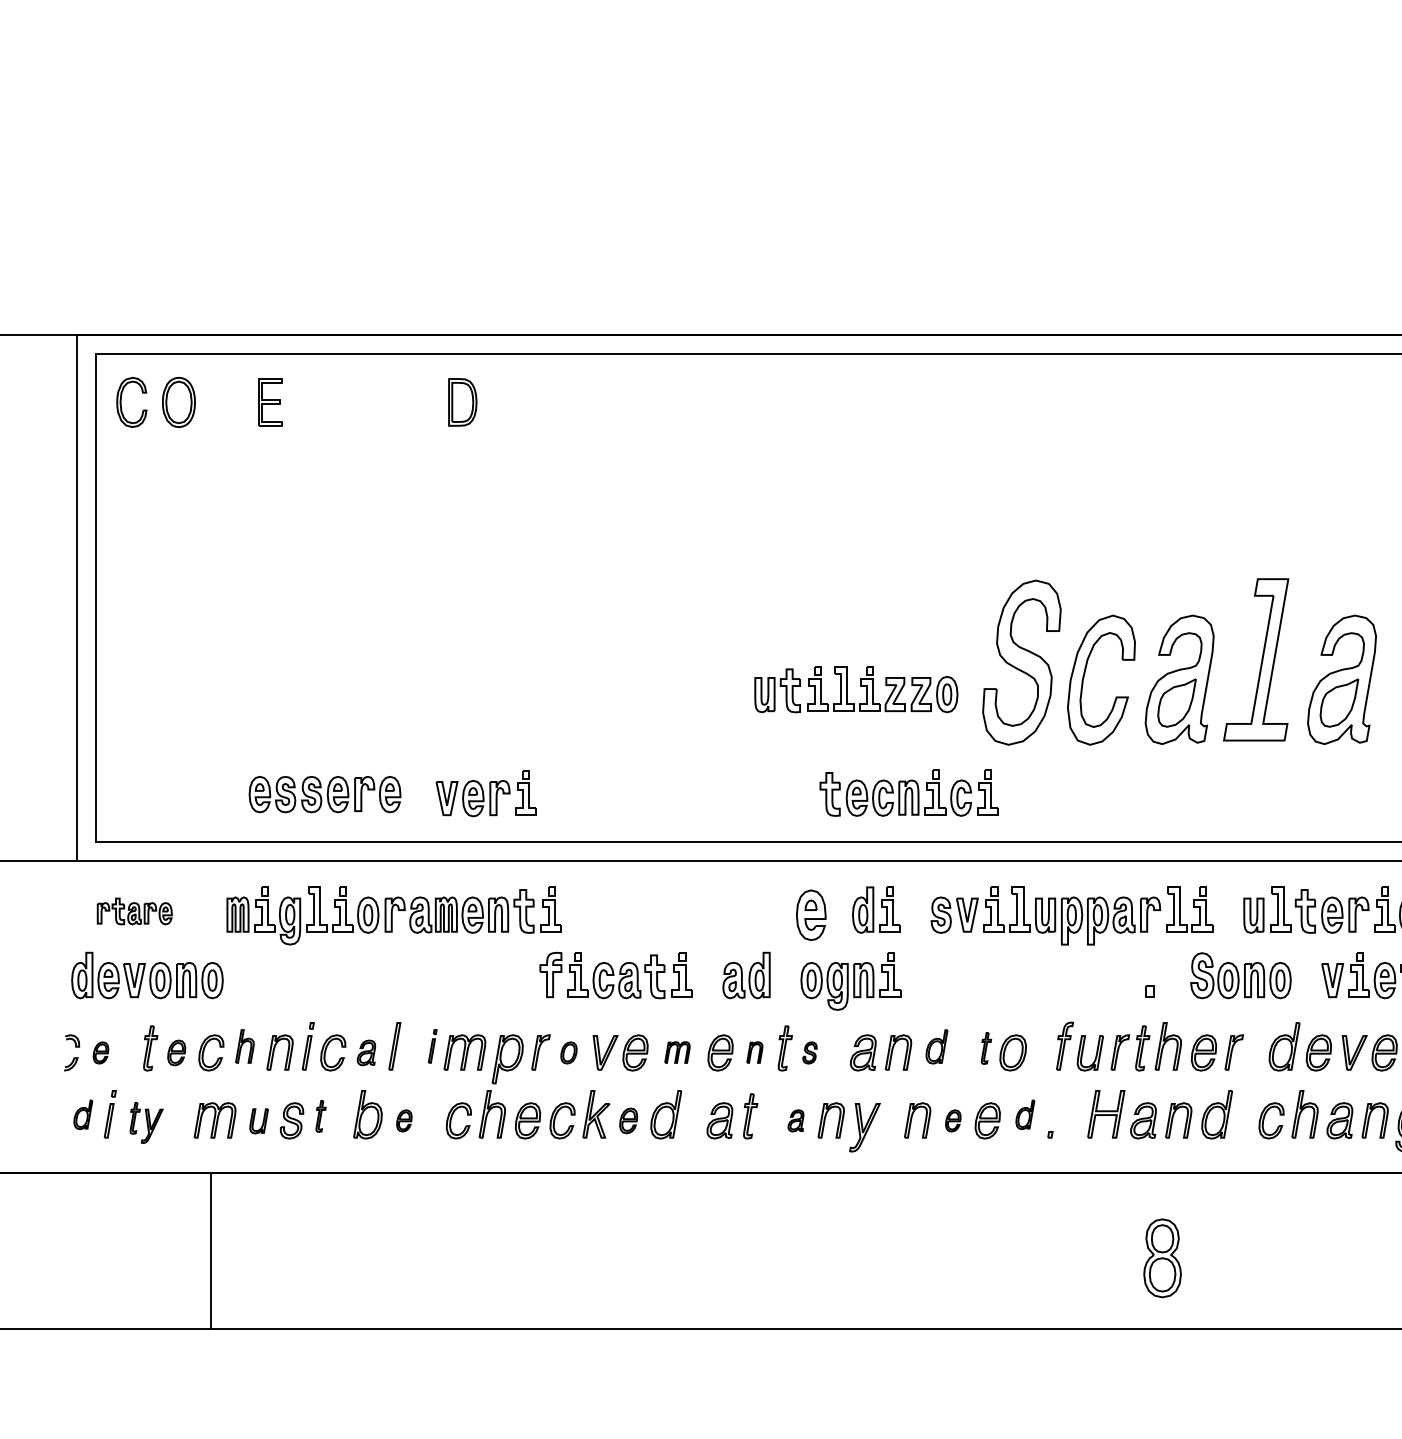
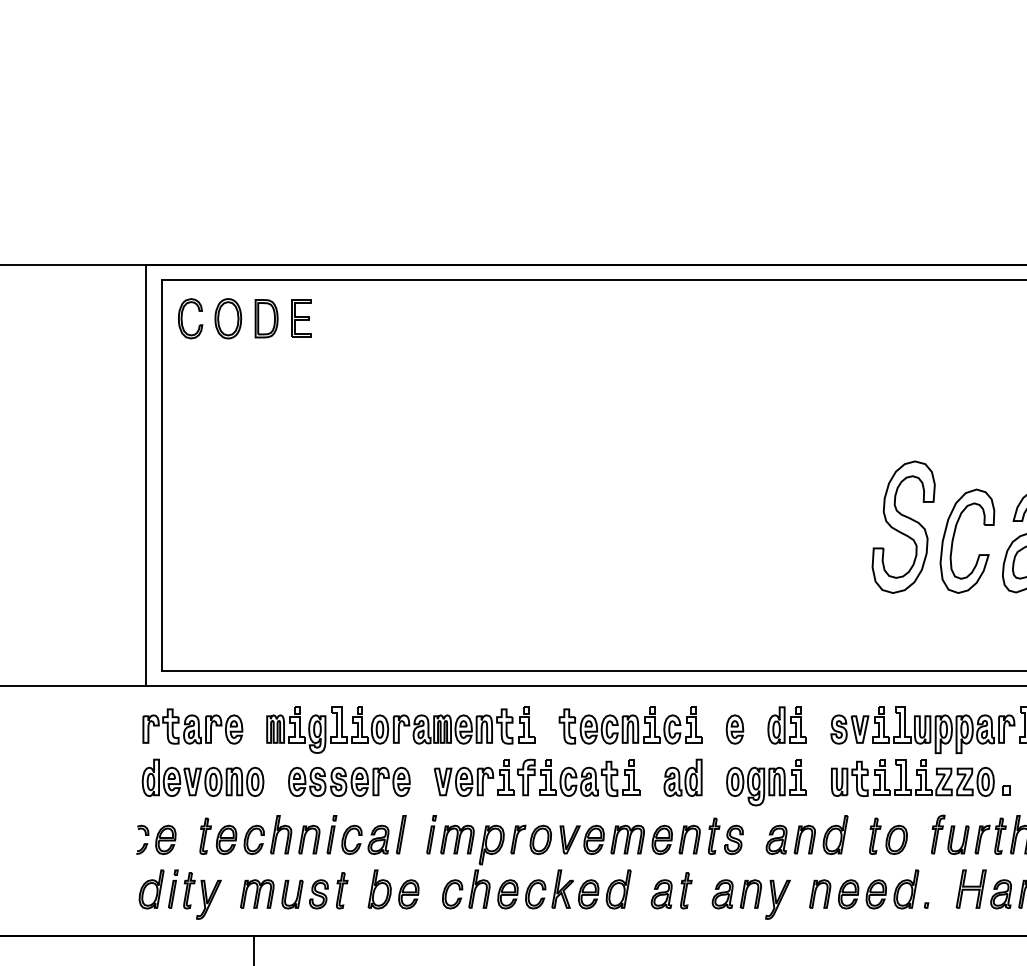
part: (462, 402) -> (266, 318), moved
part: (856, 689) -> (912, 777), moved
part: (908, 792) -> (630, 725), moved
part: (485, 793) -> (473, 777), moved
part: (324, 794) -> (348, 781), moved
part: (134, 911) -> (192, 726), size x1.67
part: (811, 914) -> (735, 729), size x0.71
part: (244, 1046) -> (280, 834), size x1.43
part: (432, 1046) -> (431, 834), size x1.43
part: (936, 1046) -> (835, 834), size x1.43
part: (986, 1048) -> (875, 836), size x1.43
part: (100, 1052) -> (165, 839), size x1.67
part: (176, 1052) -> (226, 839), size x1.43
part: (366, 1052) -> (378, 839), size x1.43
part: (568, 1052) -> (540, 839), size x1.67
part: (677, 1052) -> (627, 839), size x1.67
part: (754, 1052) -> (689, 839), size x1.67
part: (809, 1052) -> (733, 839), size x1.67
part: (83, 1114) -> (151, 889), size x1.67
part: (1025, 1114) -> (906, 889), size x1.67
part: (320, 1116) -> (341, 890), size x1.43
part: (404, 1120) -> (409, 894), size x1.67
part: (628, 1120) -> (588, 894), size x1.43
part: (795, 1120) -> (722, 894), size x1.67
part: (953, 1120) -> (848, 894), size x1.67
part: (258, 1121) -> (292, 894), size x1.43
part: (146, 1122) -> (202, 895), size x1.43

